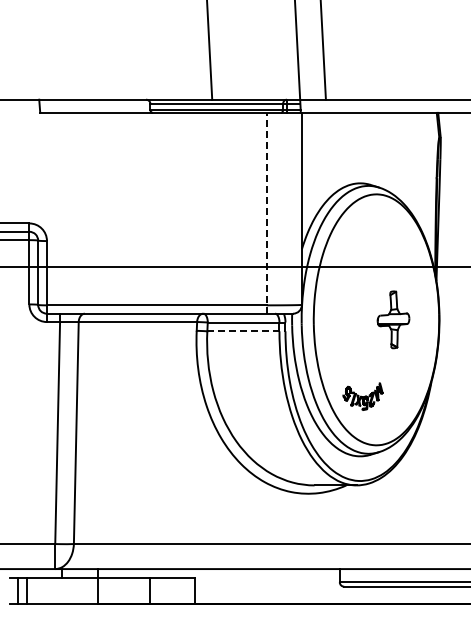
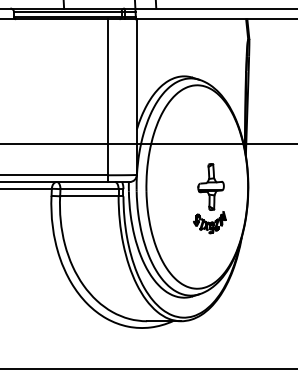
line: (266, 212) -> (108, 100), dashed -> solid
line: (246, 331) -> (91, 196), dashed -> solid
part: (362, 396) -> (209, 222), moved

